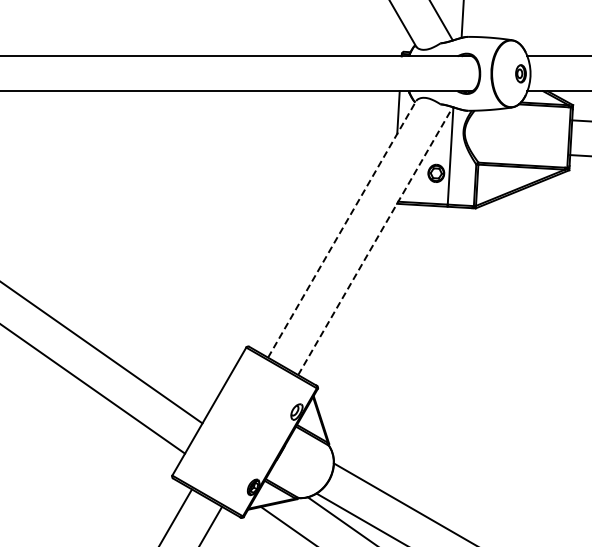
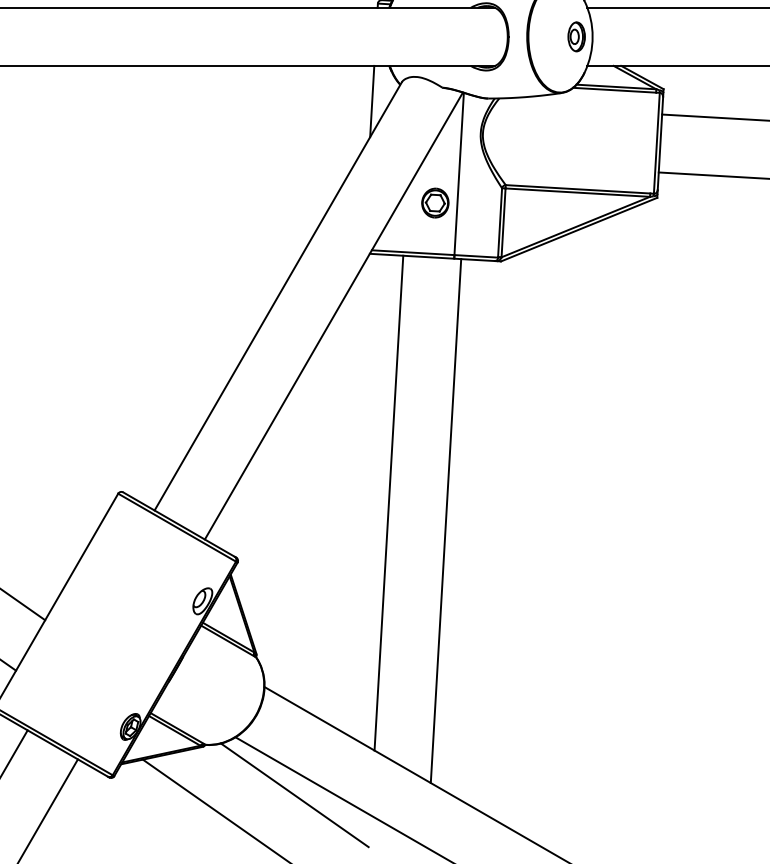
line: (342, 228) -> (278, 294), dashed -> solid
line: (375, 241) -> (333, 316), dashed -> solid
line: (408, 352) -> (388, 501), added
line: (442, 363) -> (445, 520), added

